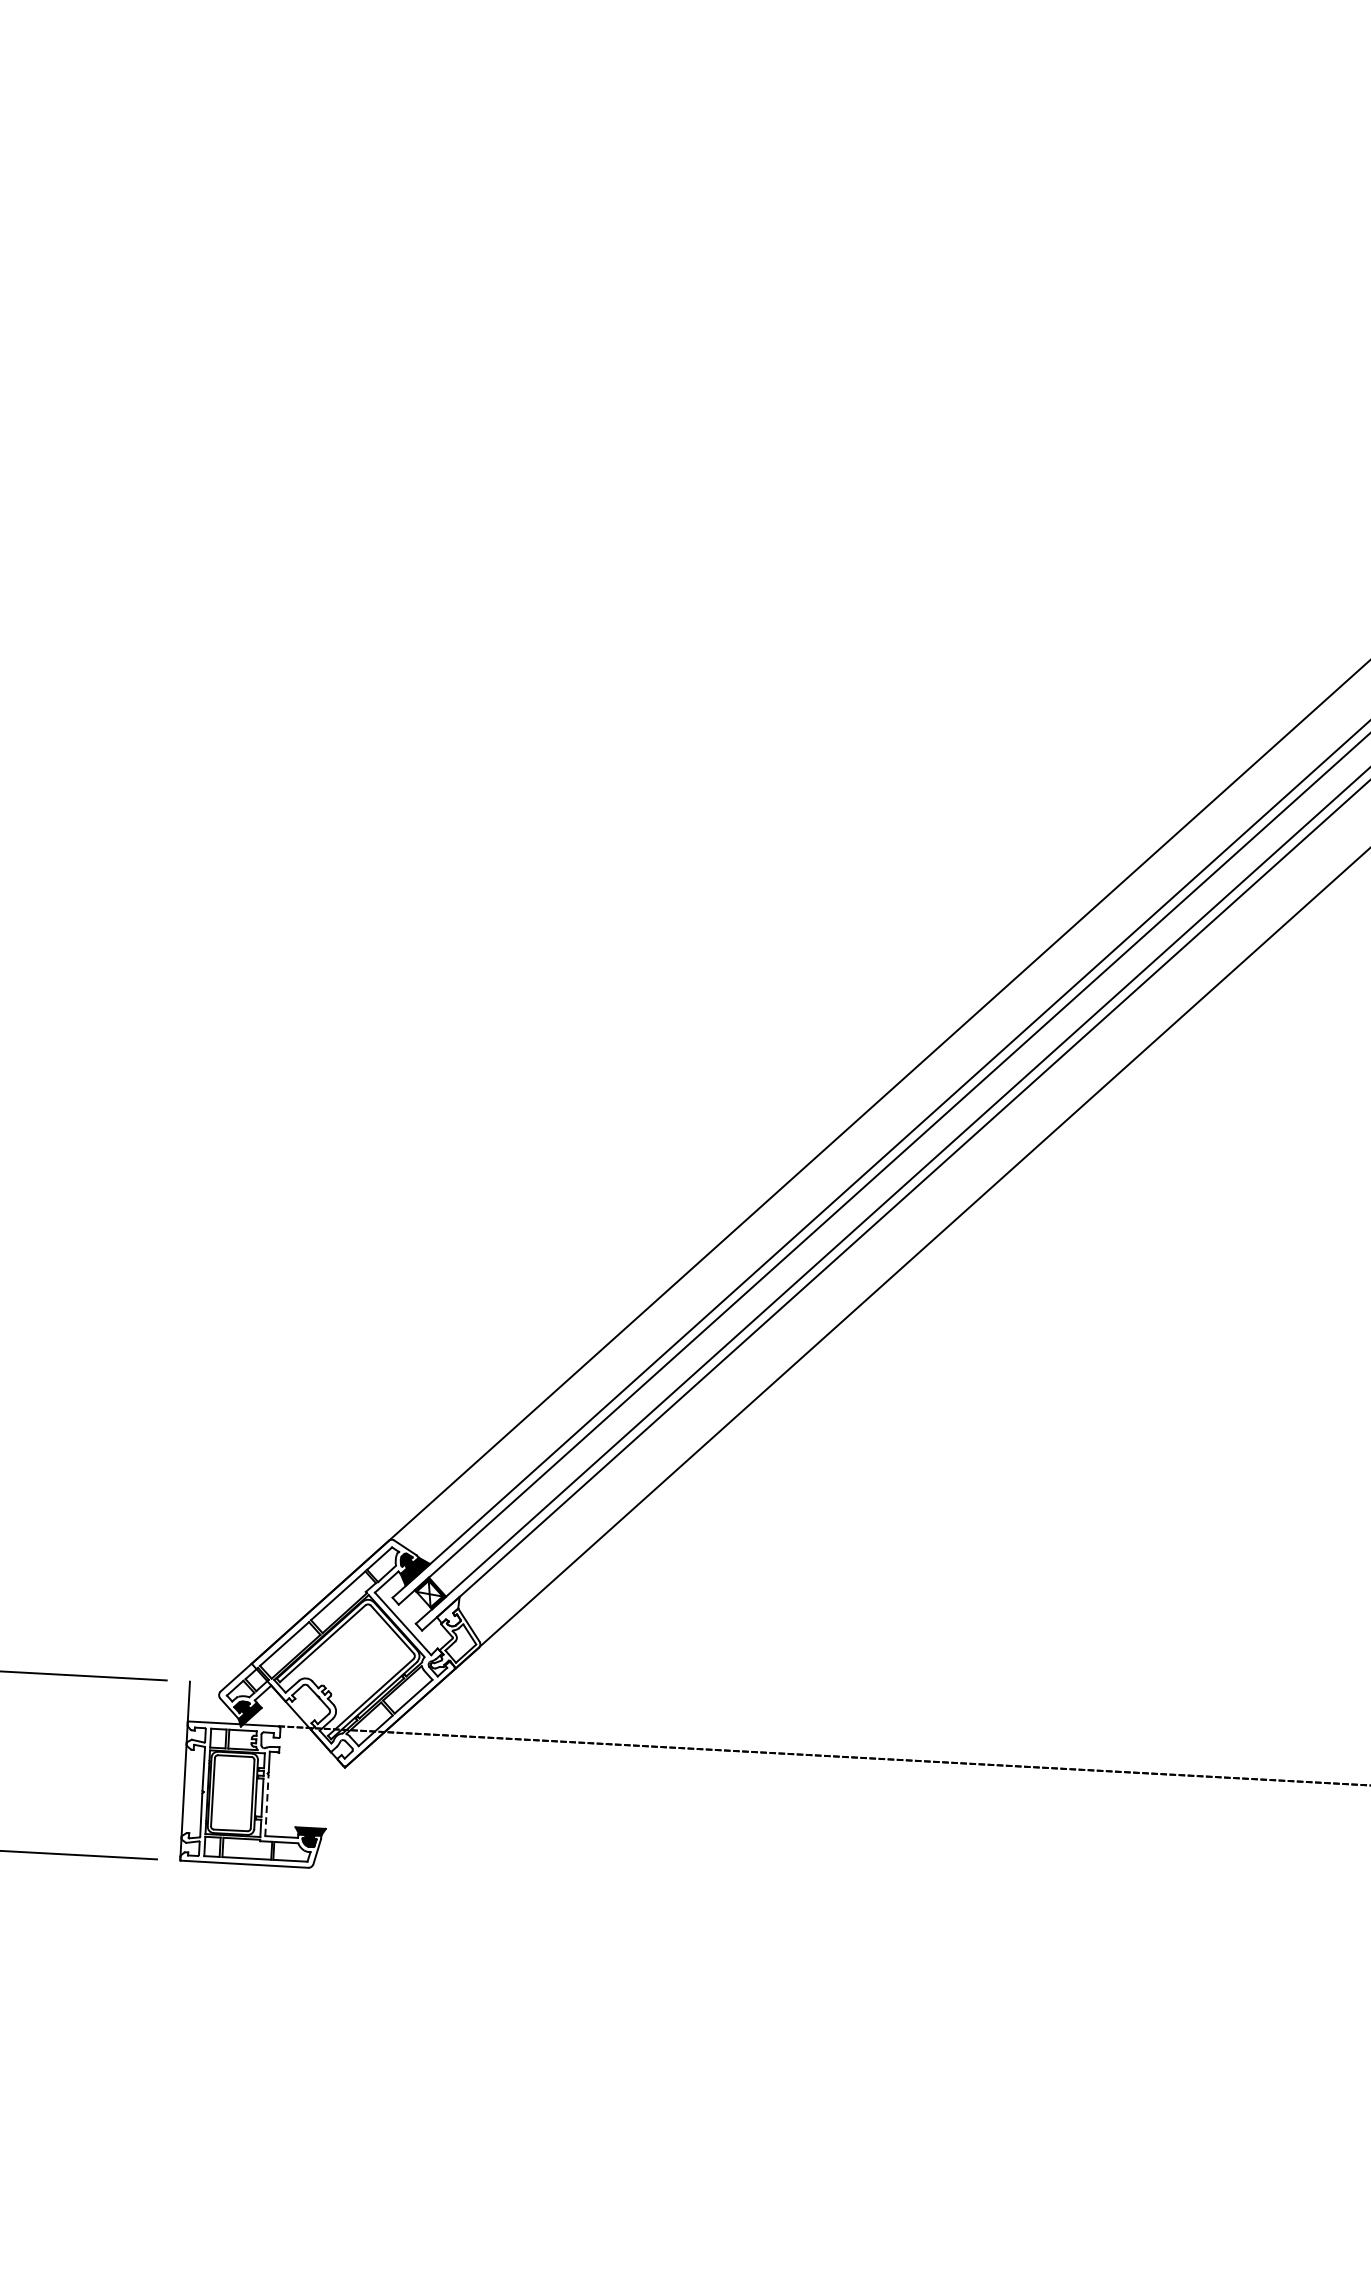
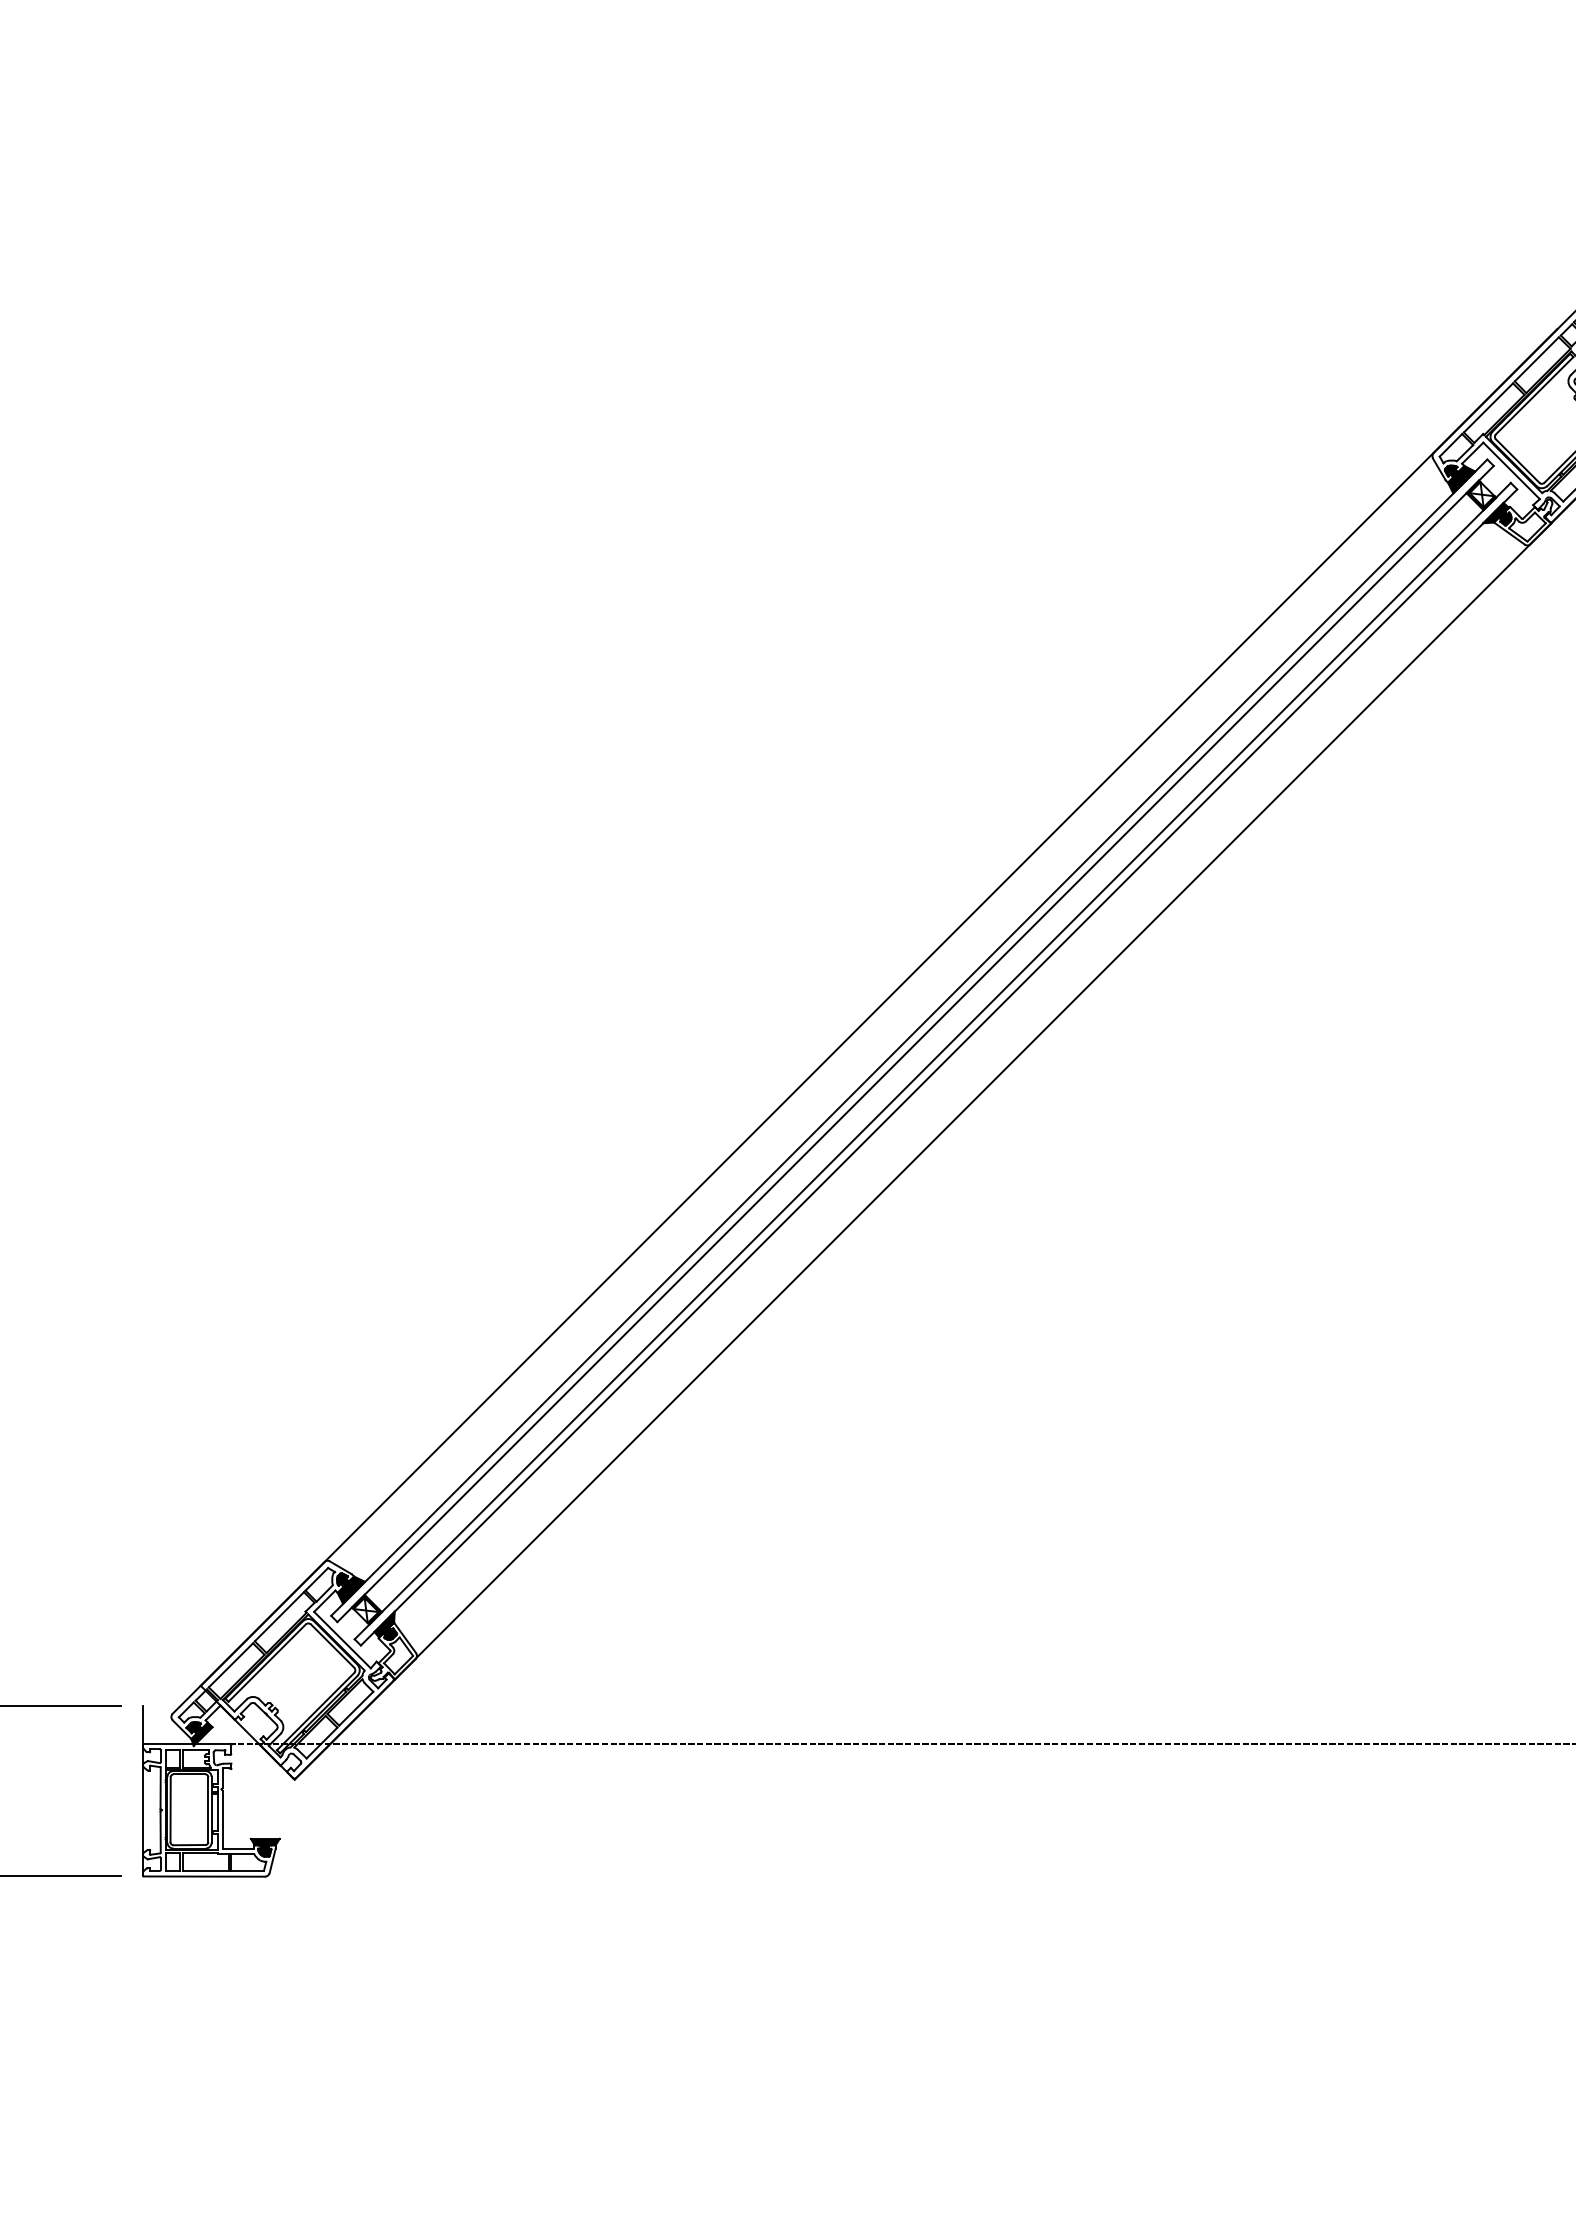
fill: (449, 1610) -> (385, 1625), added
line: (266, 1805) -> (222, 1819), dashed -> solid

